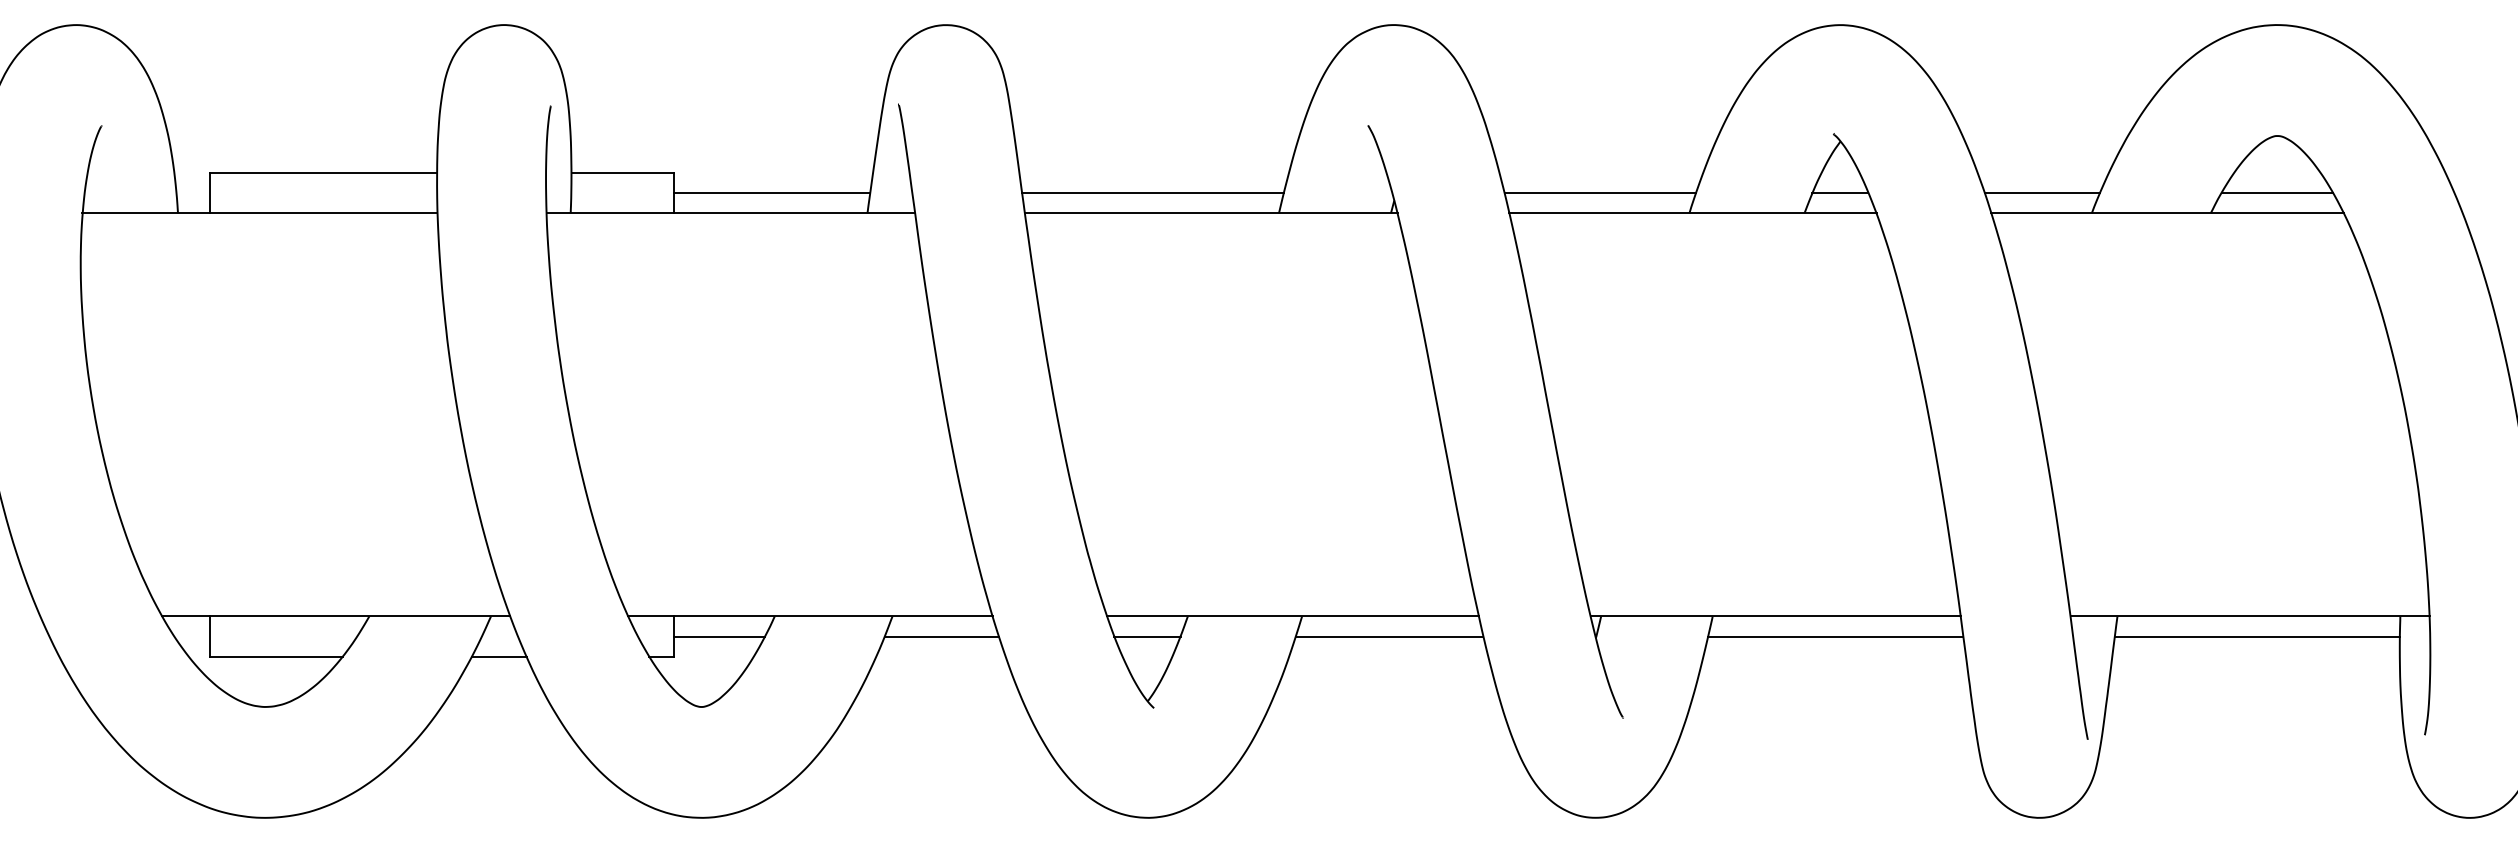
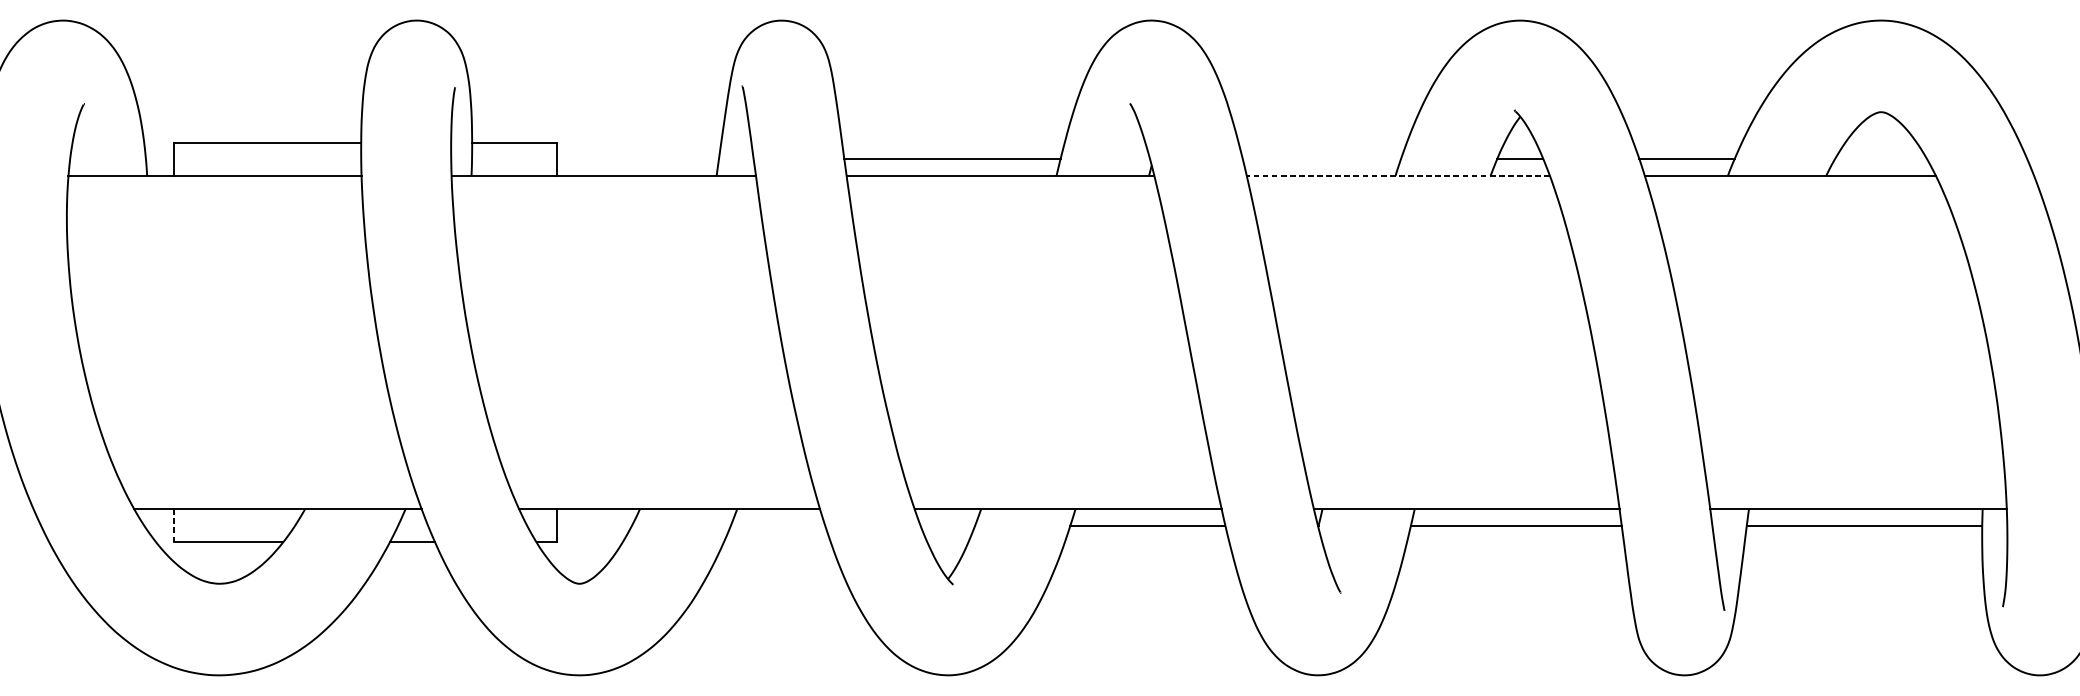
line: (771, 193) -> (637, 159), removed
line: (1600, 193) -> (1322, 159), removed
line: (2277, 193) -> (1881, 159), removed
line: (1692, 213) -> (1398, 176), solid -> dashed
line: (210, 636) -> (174, 525), solid -> dashed
line: (718, 636) -> (593, 525), removed
line: (941, 636) -> (777, 525), removed
line: (1147, 636) -> (947, 525), removed

